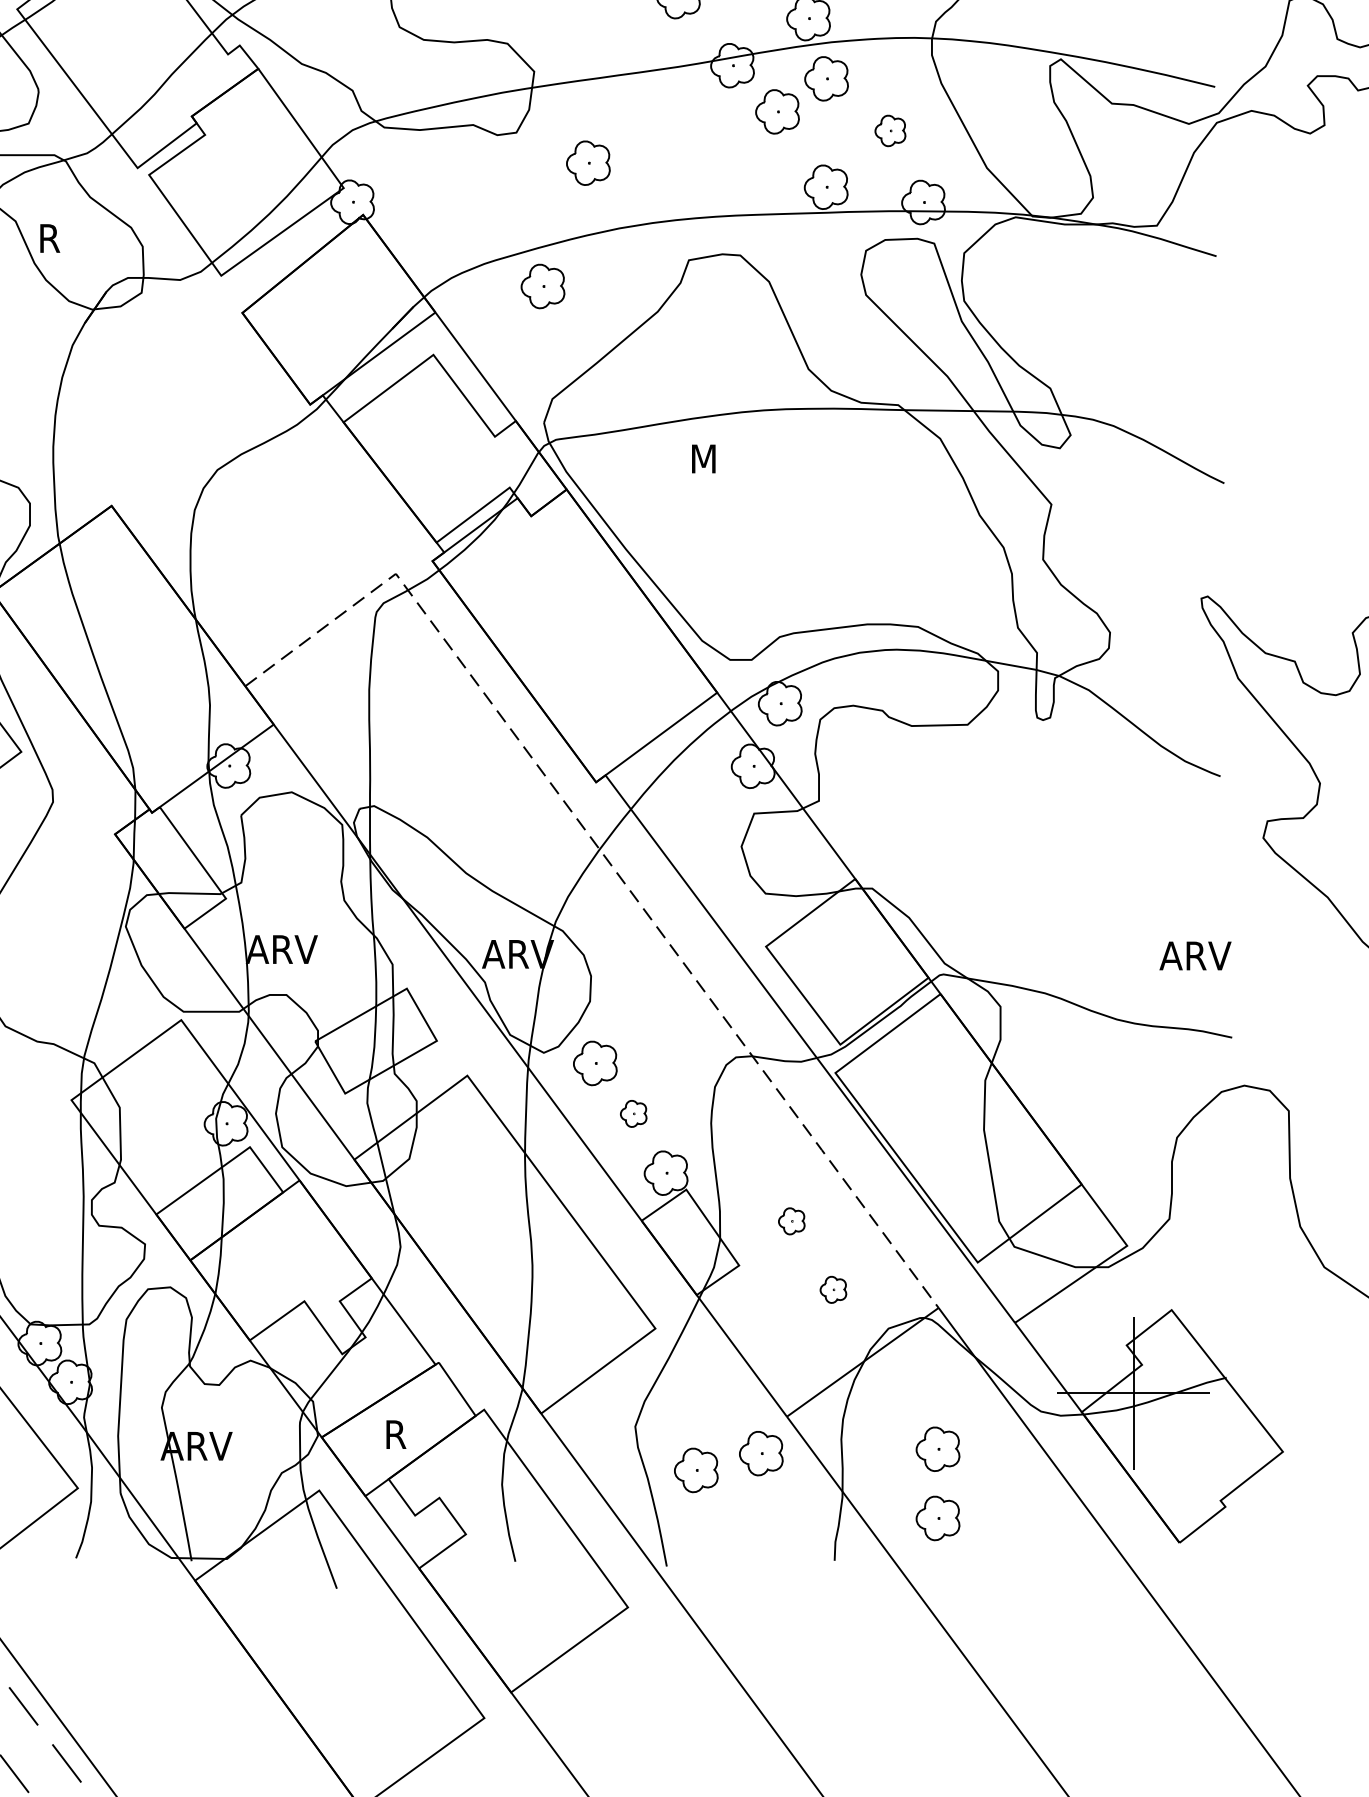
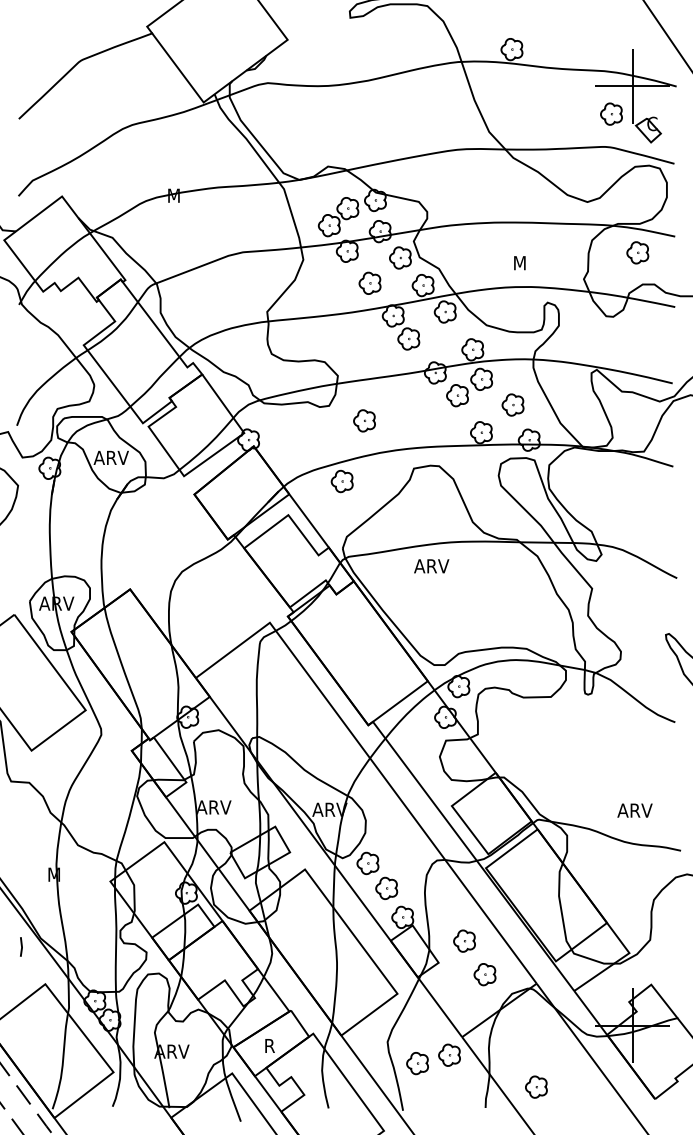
part: (889, 129) -> (512, 404), size x1.43
text: (71, 237) -> (110, 457), R -> ARV
text: (724, 459) -> (431, 566), M -> ARV
line: (612, 866) -> (376, 766), dashed -> solid
text: (1194, 955) -> (634, 810), moved
part: (633, 1112) -> (386, 887), size x1.67
part: (791, 1220) -> (464, 940), size x1.67
part: (832, 1289) -> (484, 974), size x1.67
part: (938, 1447) -> (536, 1052), removed

